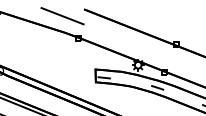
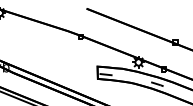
line: (62, 16) -> (65, 15), removed

